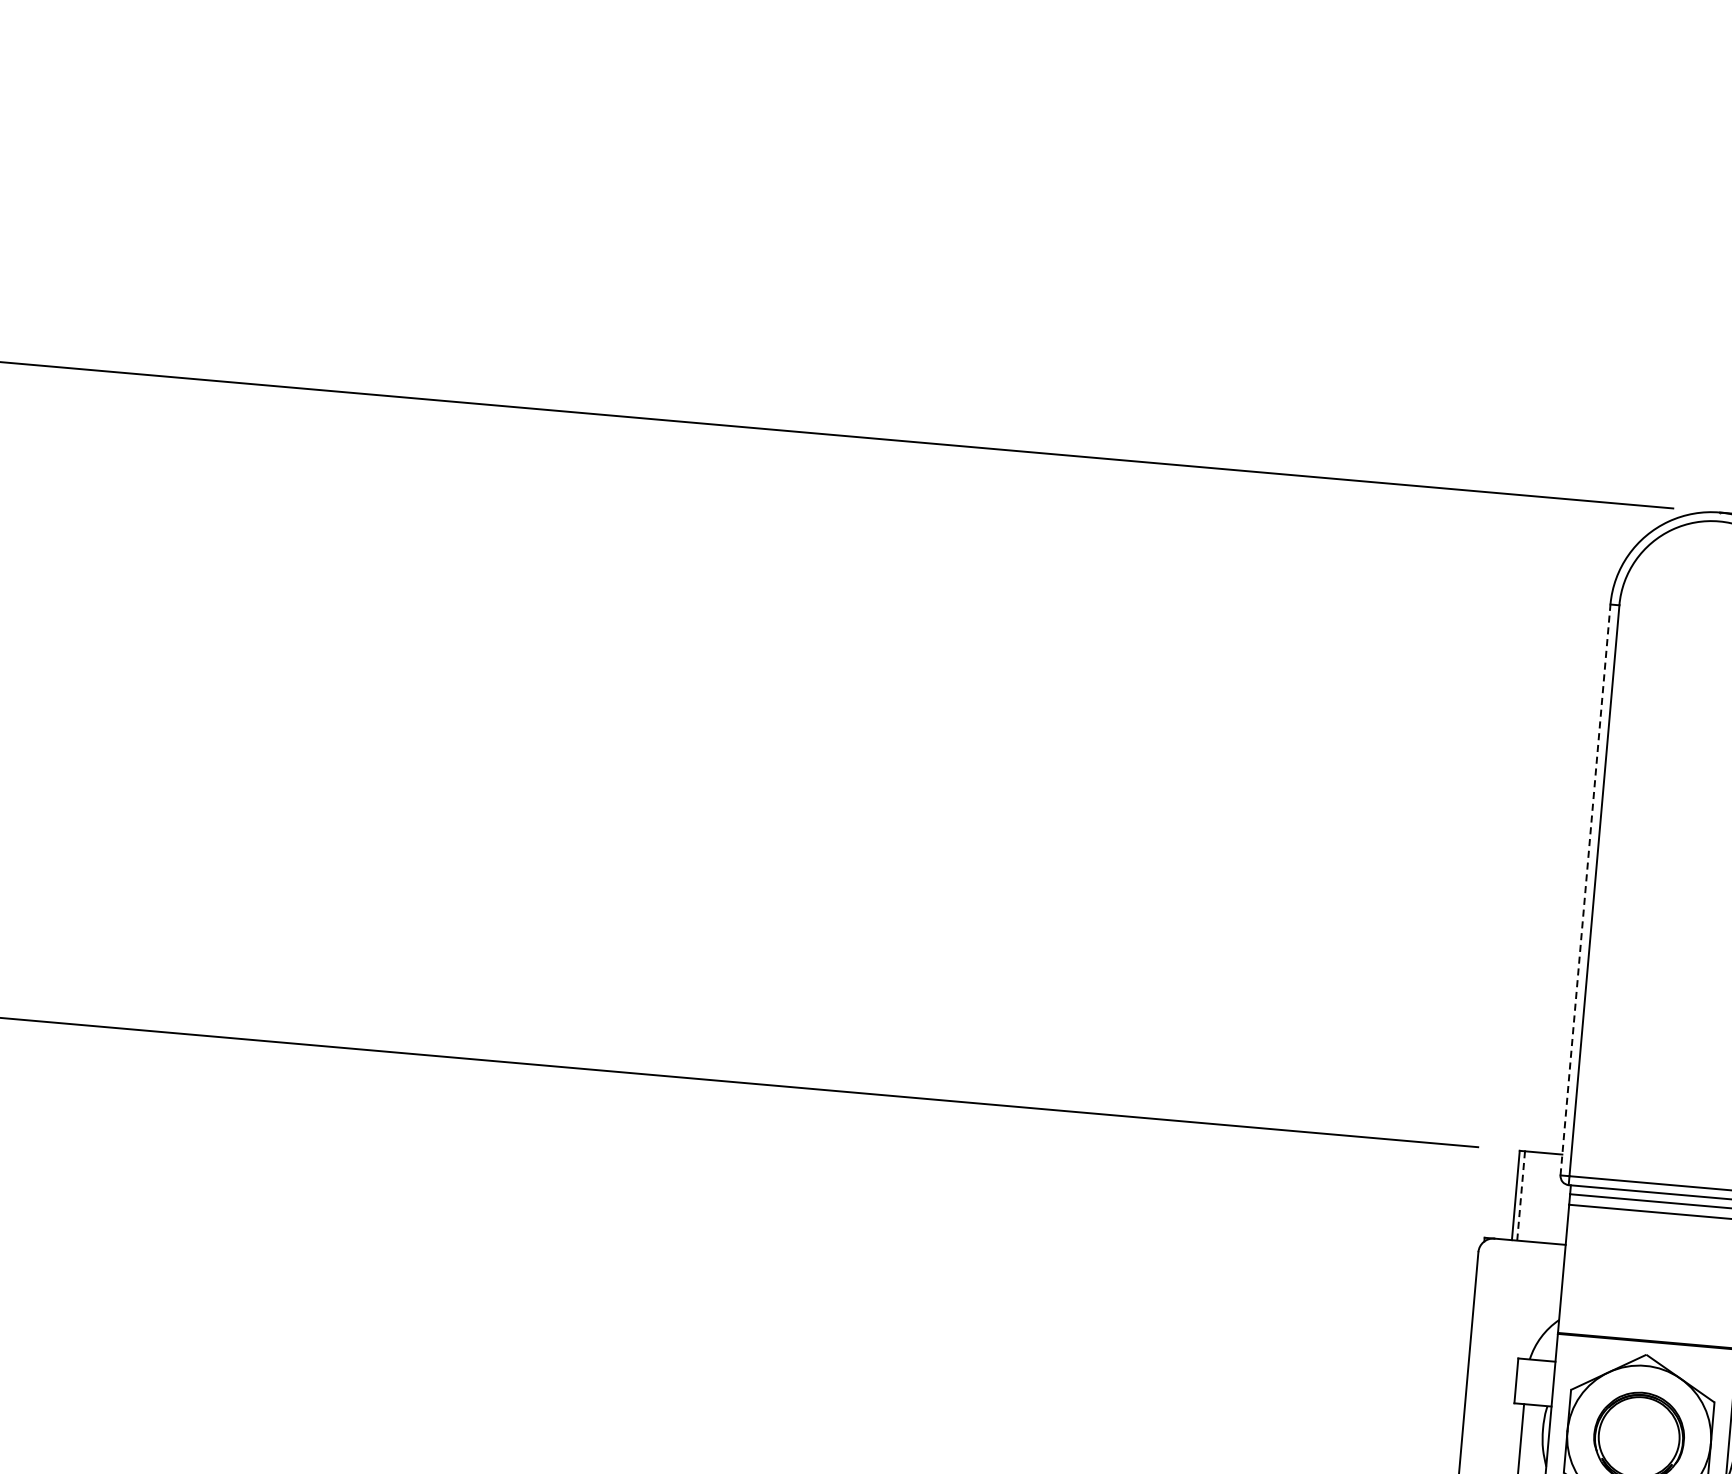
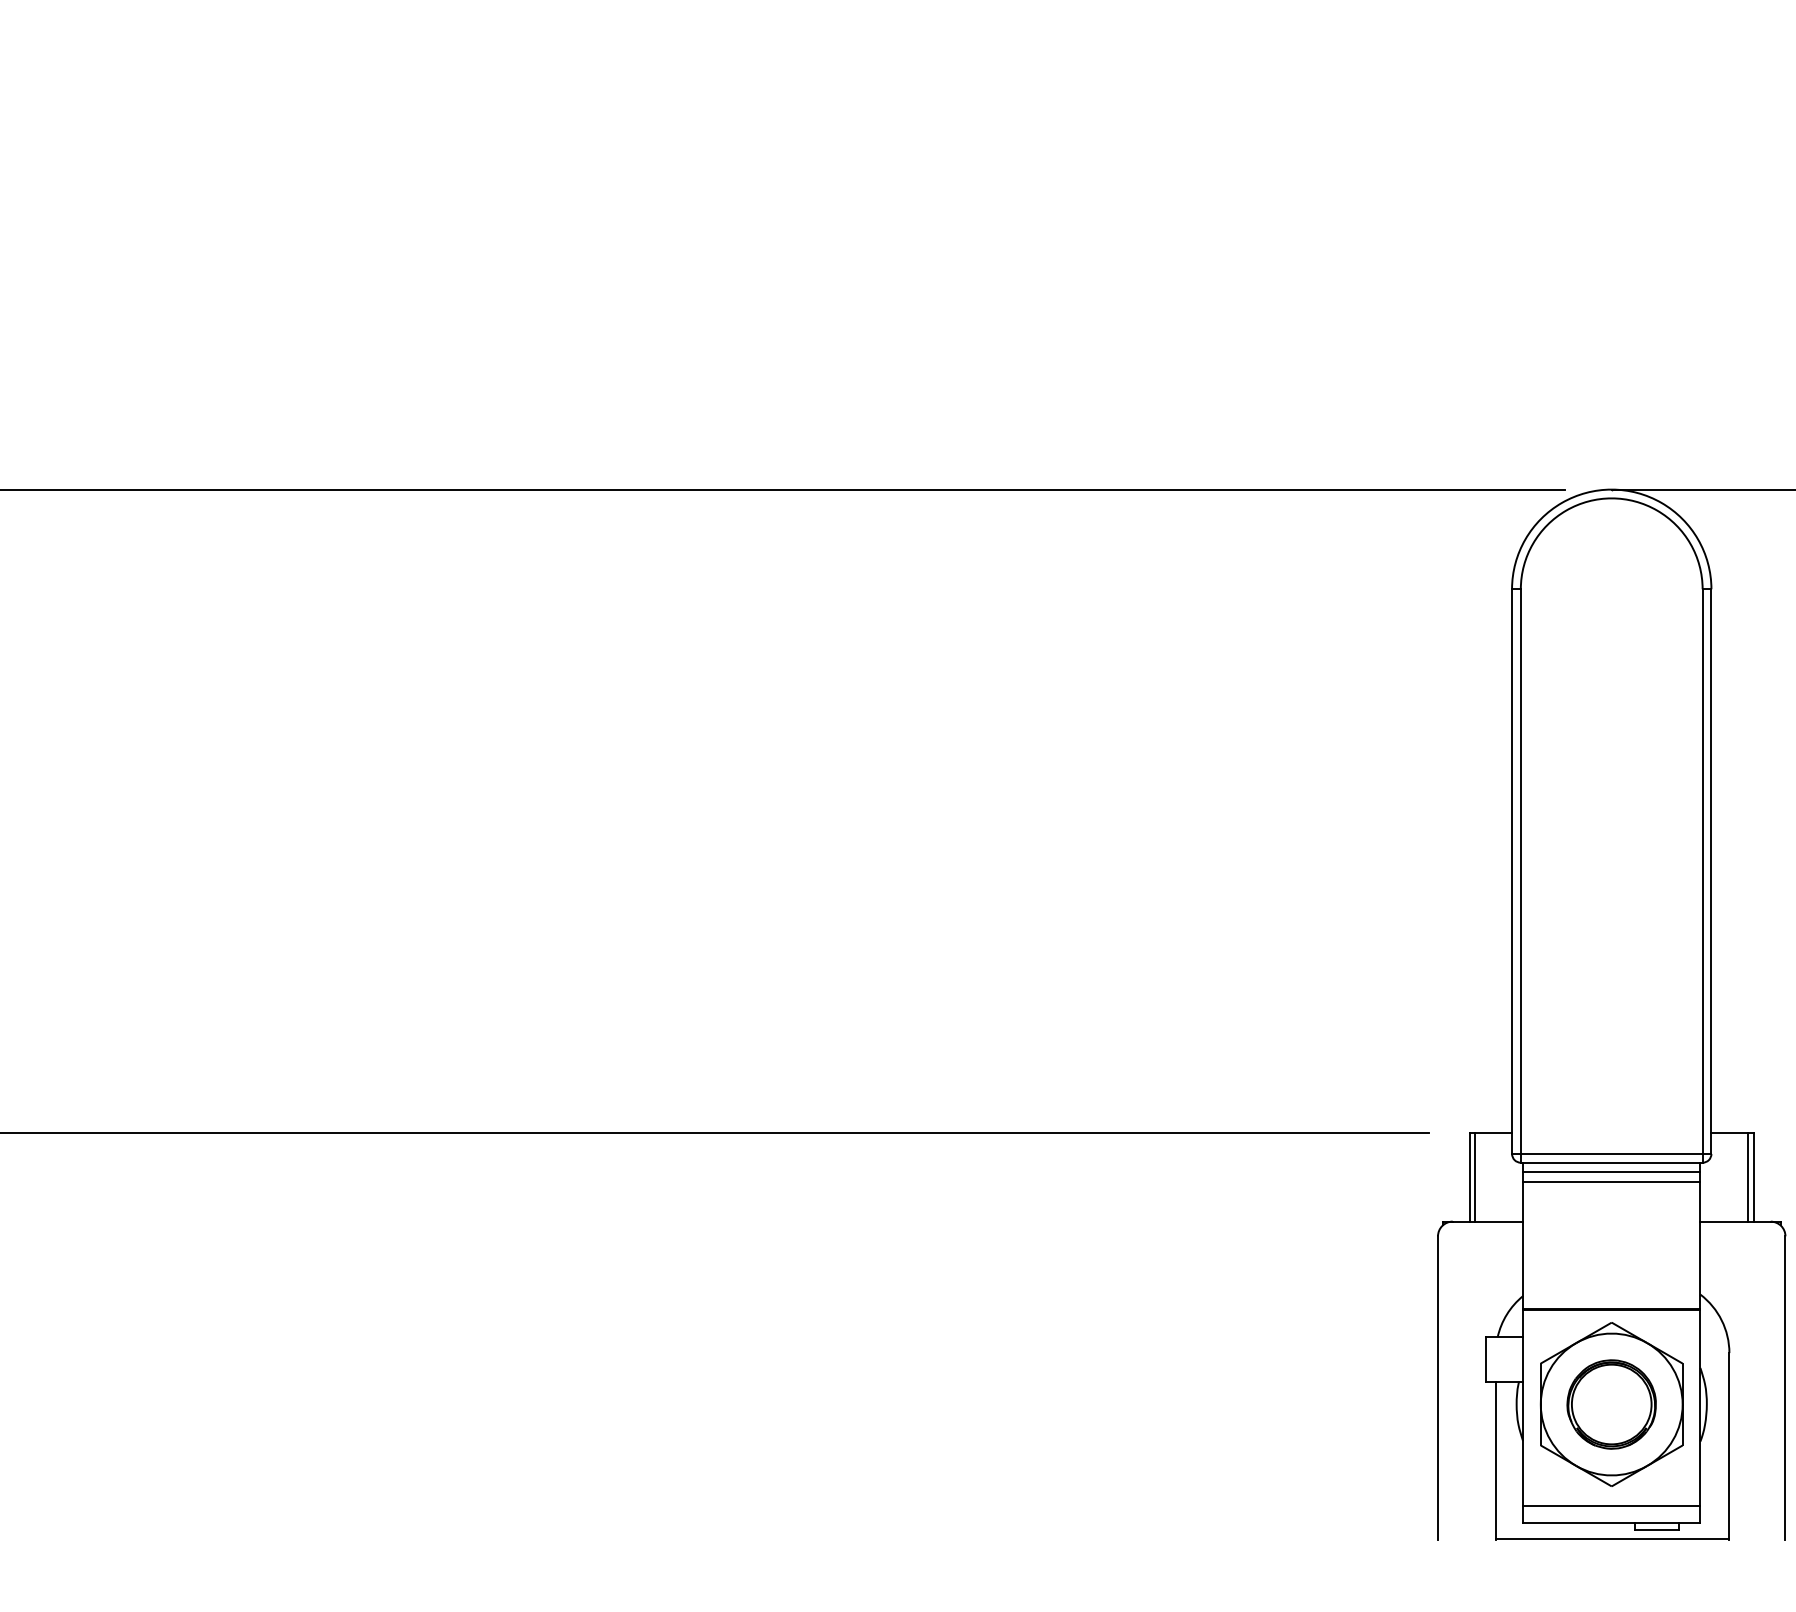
line: (1585, 889) -> (1512, 871), dashed -> solid
line: (1521, 1196) -> (1475, 1177), dashed -> solid

